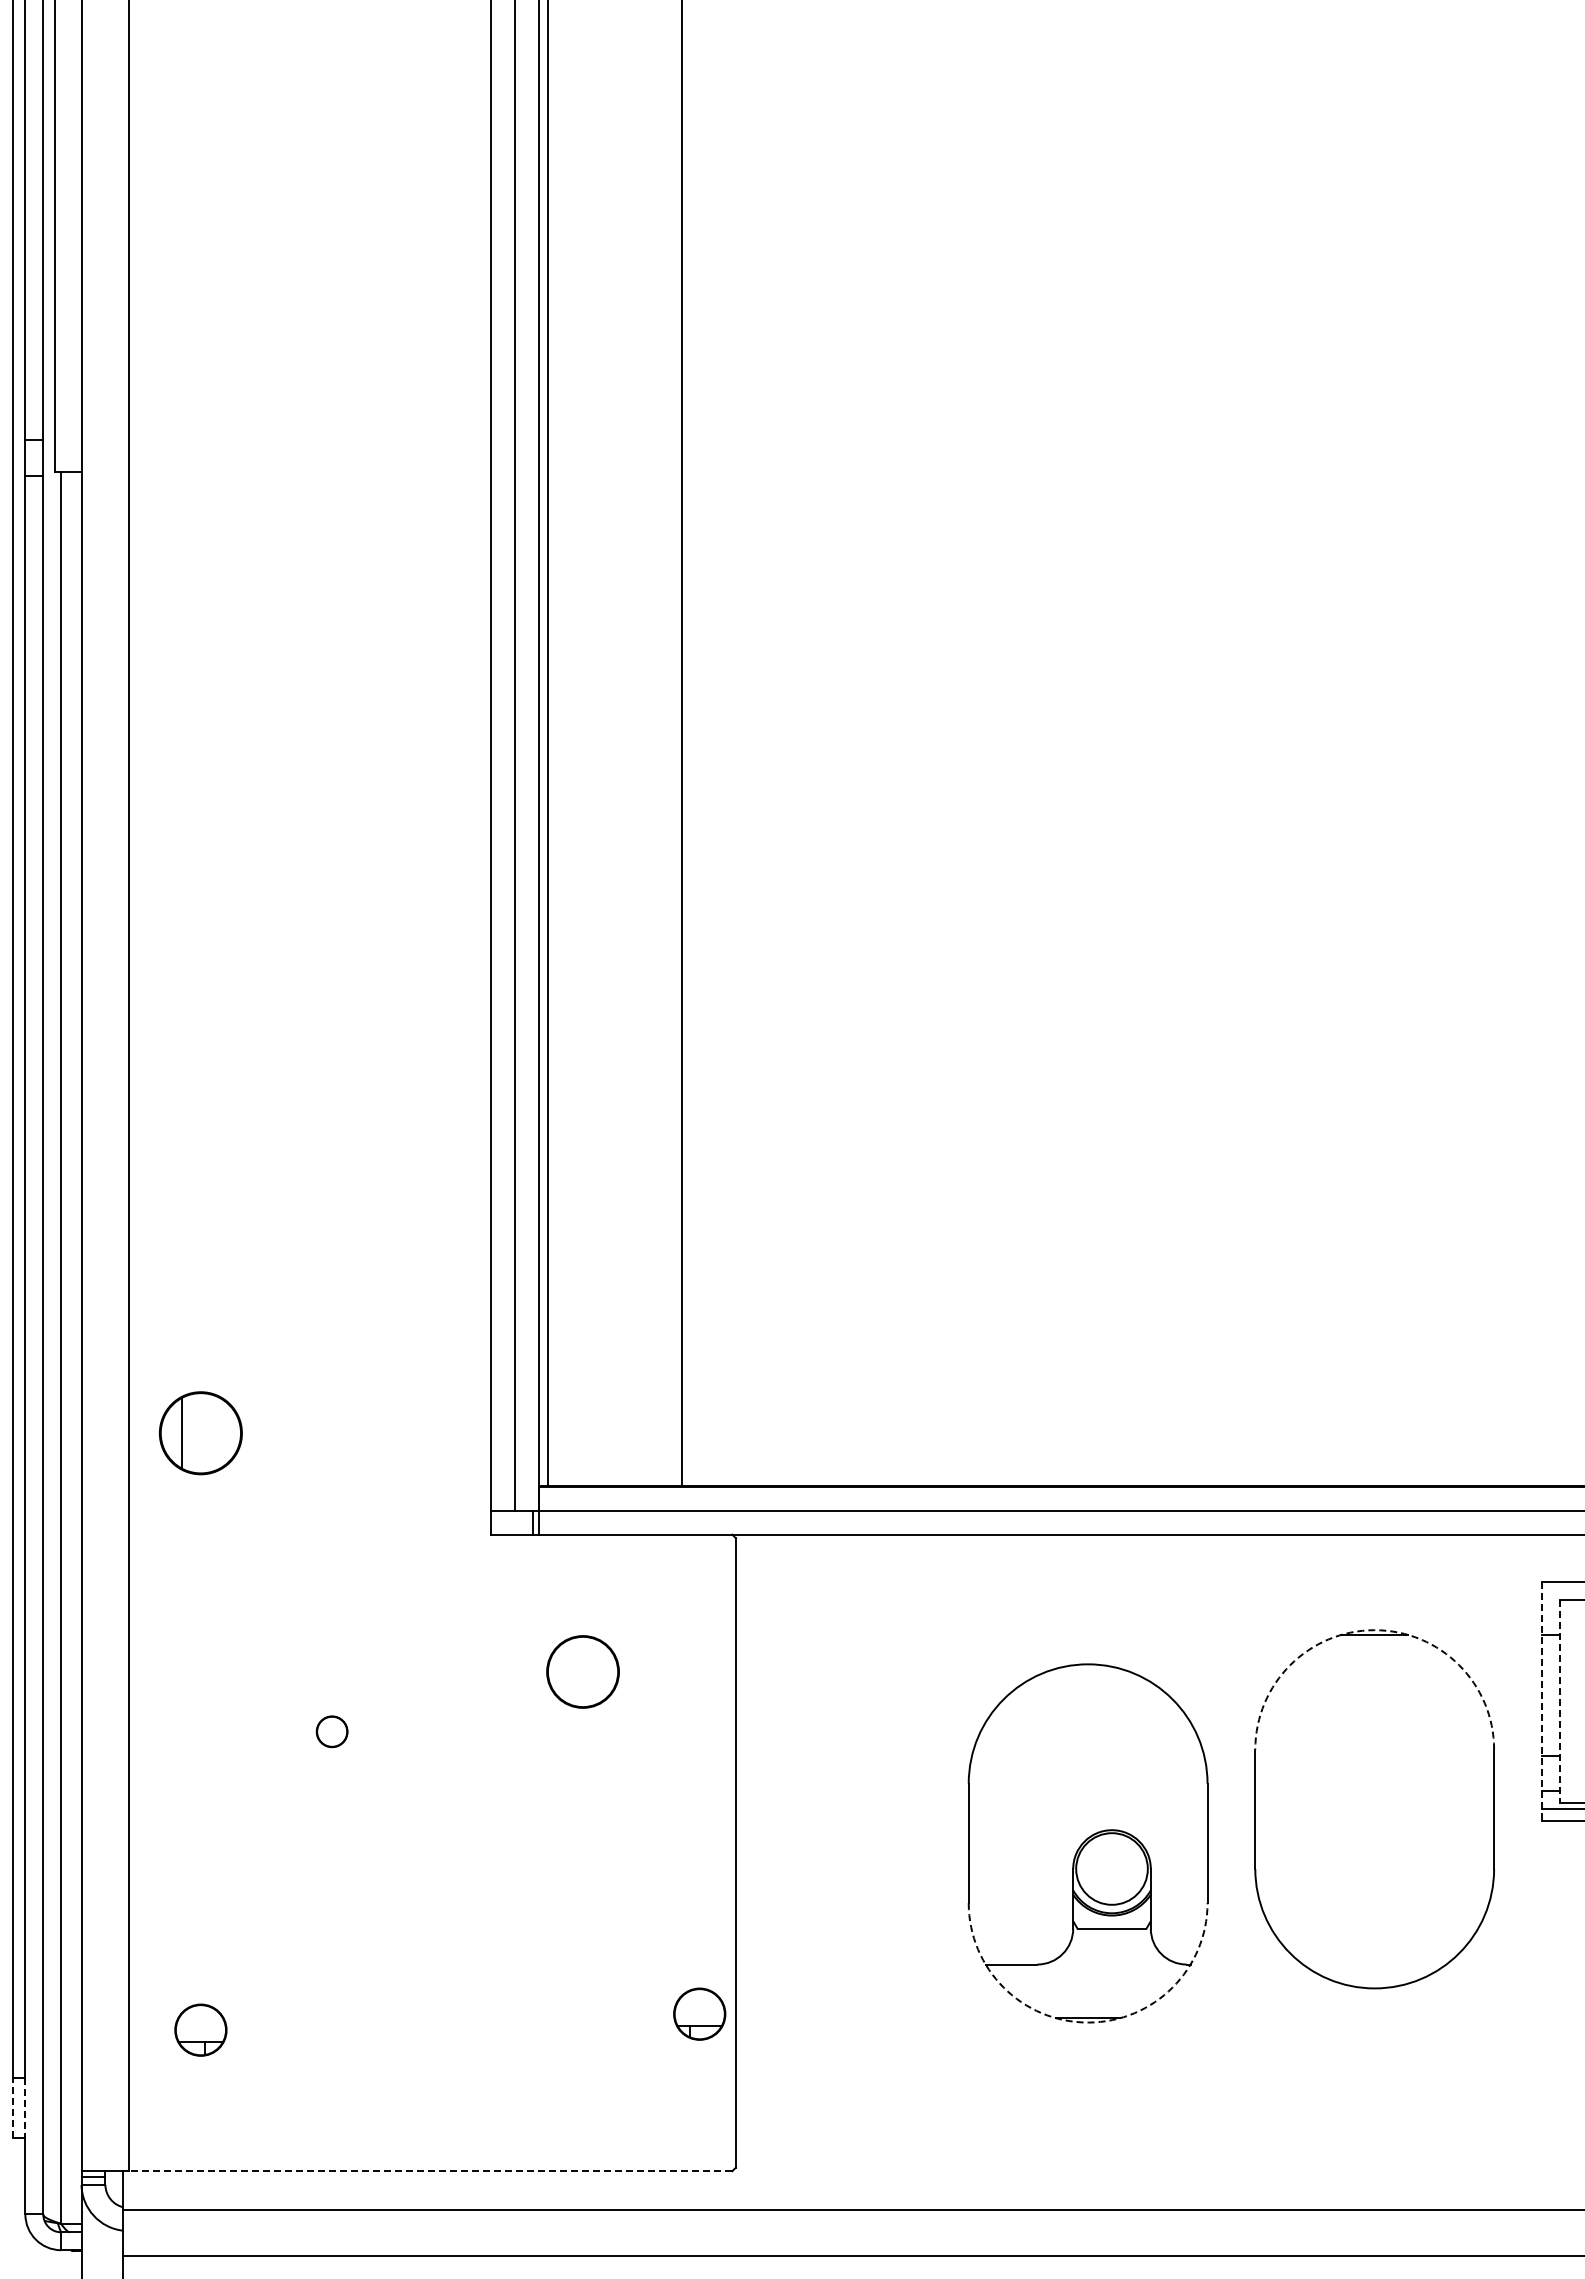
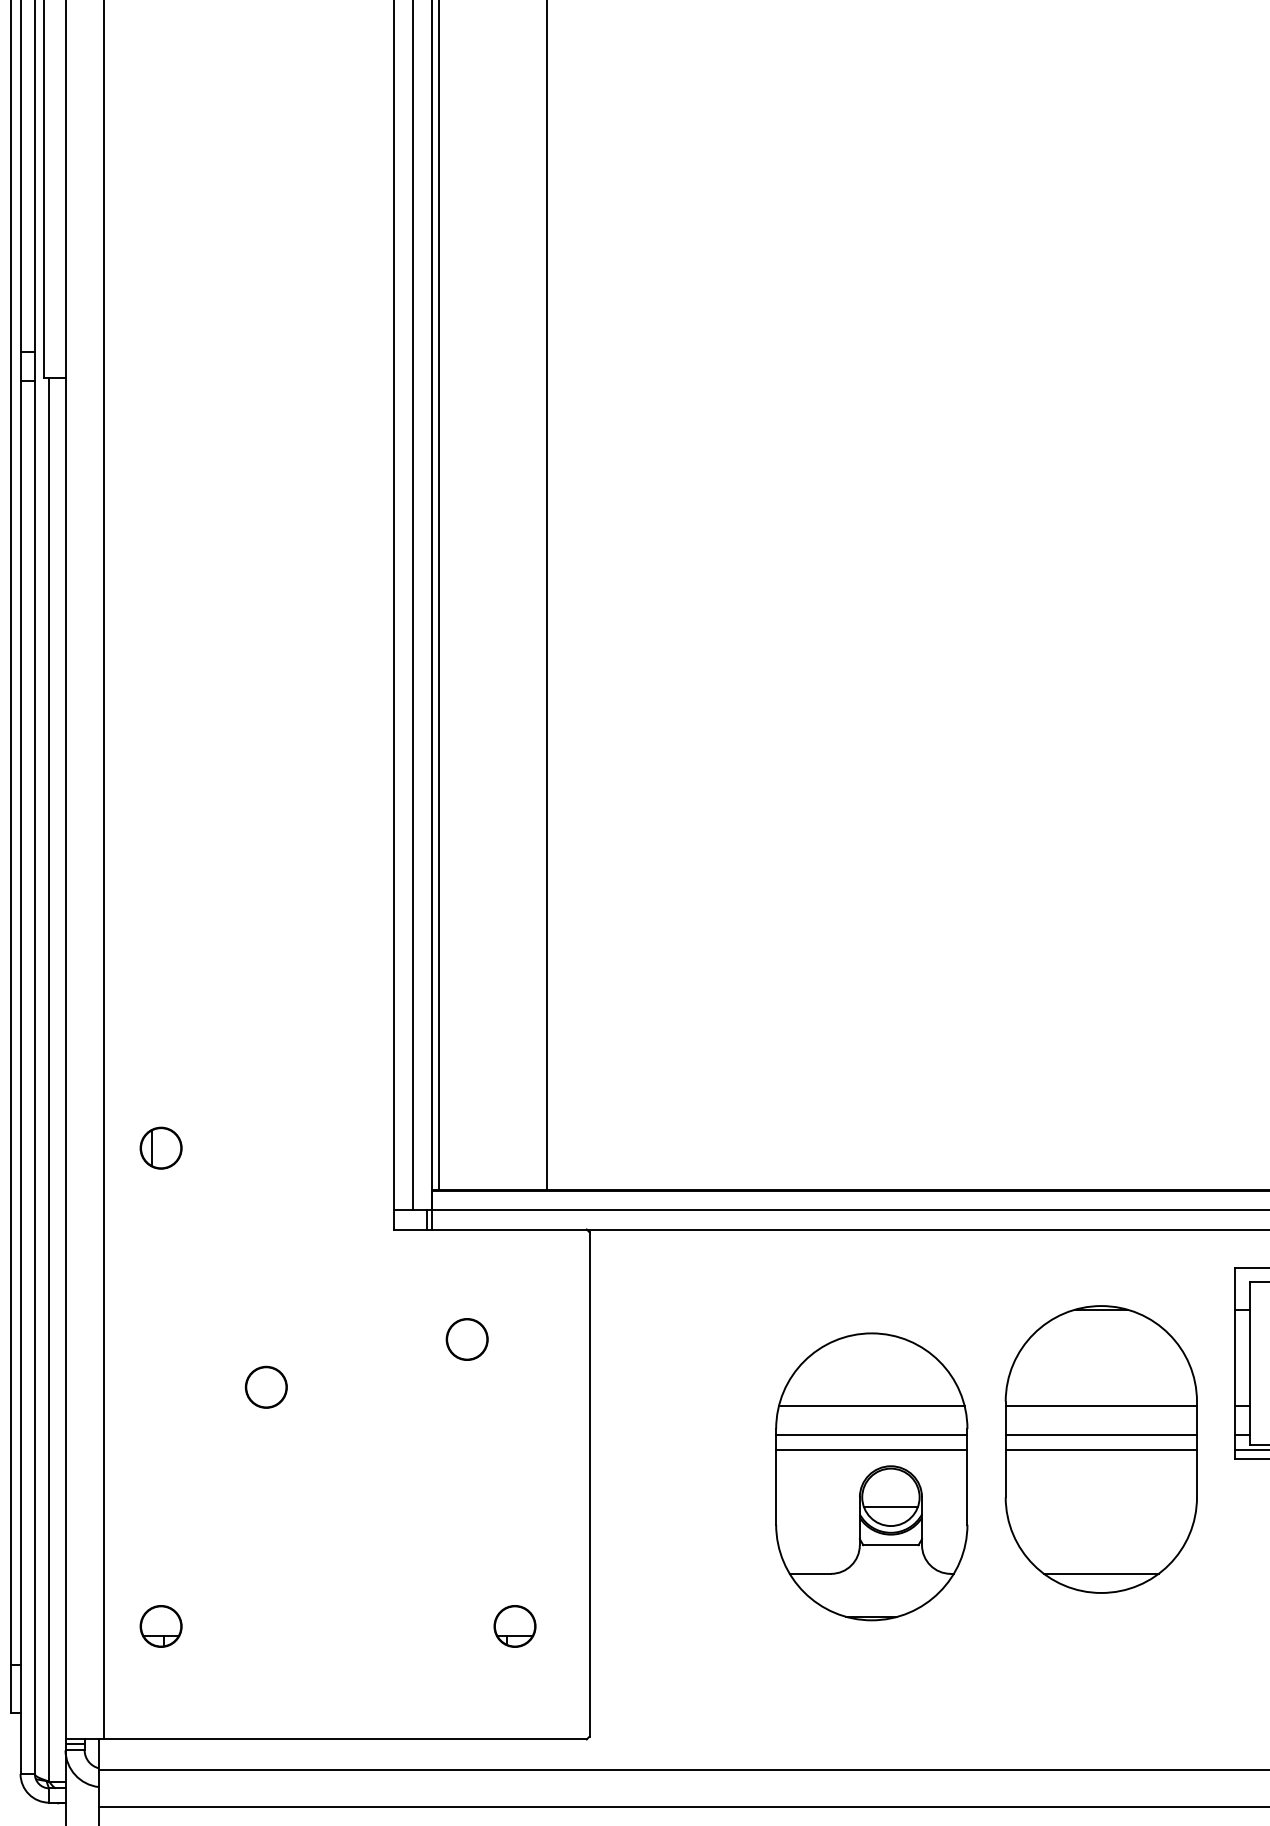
part: (200, 1432) -> (160, 1147), size x0.62
arc: (1374, 1630) -> (1101, 1306), dashed -> solid
circle: (582, 1671) -> (466, 1339), size x0.71
line: (1541, 1702) -> (1234, 1363), dashed -> solid
line: (1560, 1702) -> (1250, 1363), dashed -> solid
circle: (331, 1731) -> (265, 1387), size x1.67
line: (1088, 1755) -> (872, 1406), added
line: (1374, 1755) -> (1101, 1406), added
line: (1087, 1791) -> (871, 1435), added
line: (1374, 1791) -> (1101, 1435), added
line: (1087, 1809) -> (871, 1449), added
line: (1374, 1809) -> (1101, 1449), added
line: (1111, 1880) -> (890, 1506), added
line: (1374, 1964) -> (1101, 1573), added
part: (699, 2013) -> (514, 1625), moved
arc: (1088, 2022) -> (872, 1620), dashed -> solid
line: (13, 2107) -> (11, 1688), dashed -> solid
line: (25, 2107) -> (20, 1688), dashed -> solid
line: (430, 2171) -> (345, 1739), dashed -> solid

